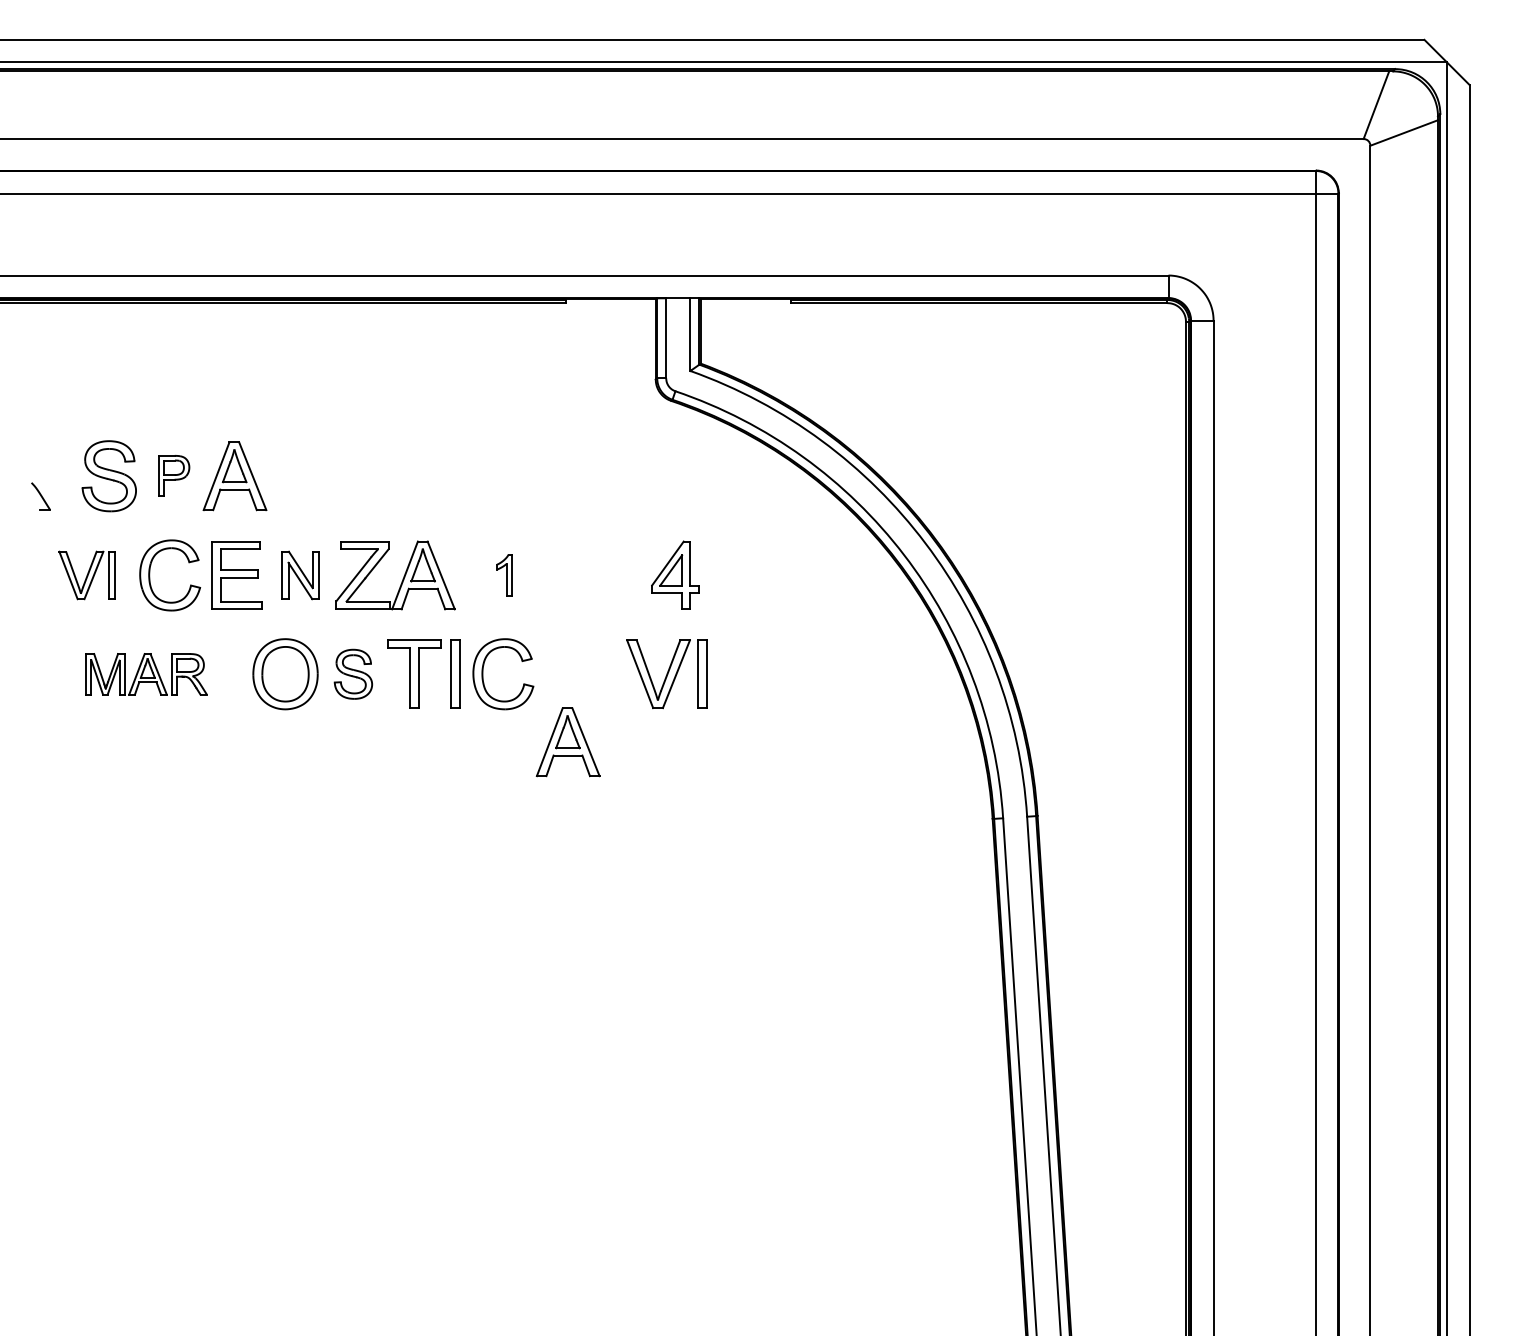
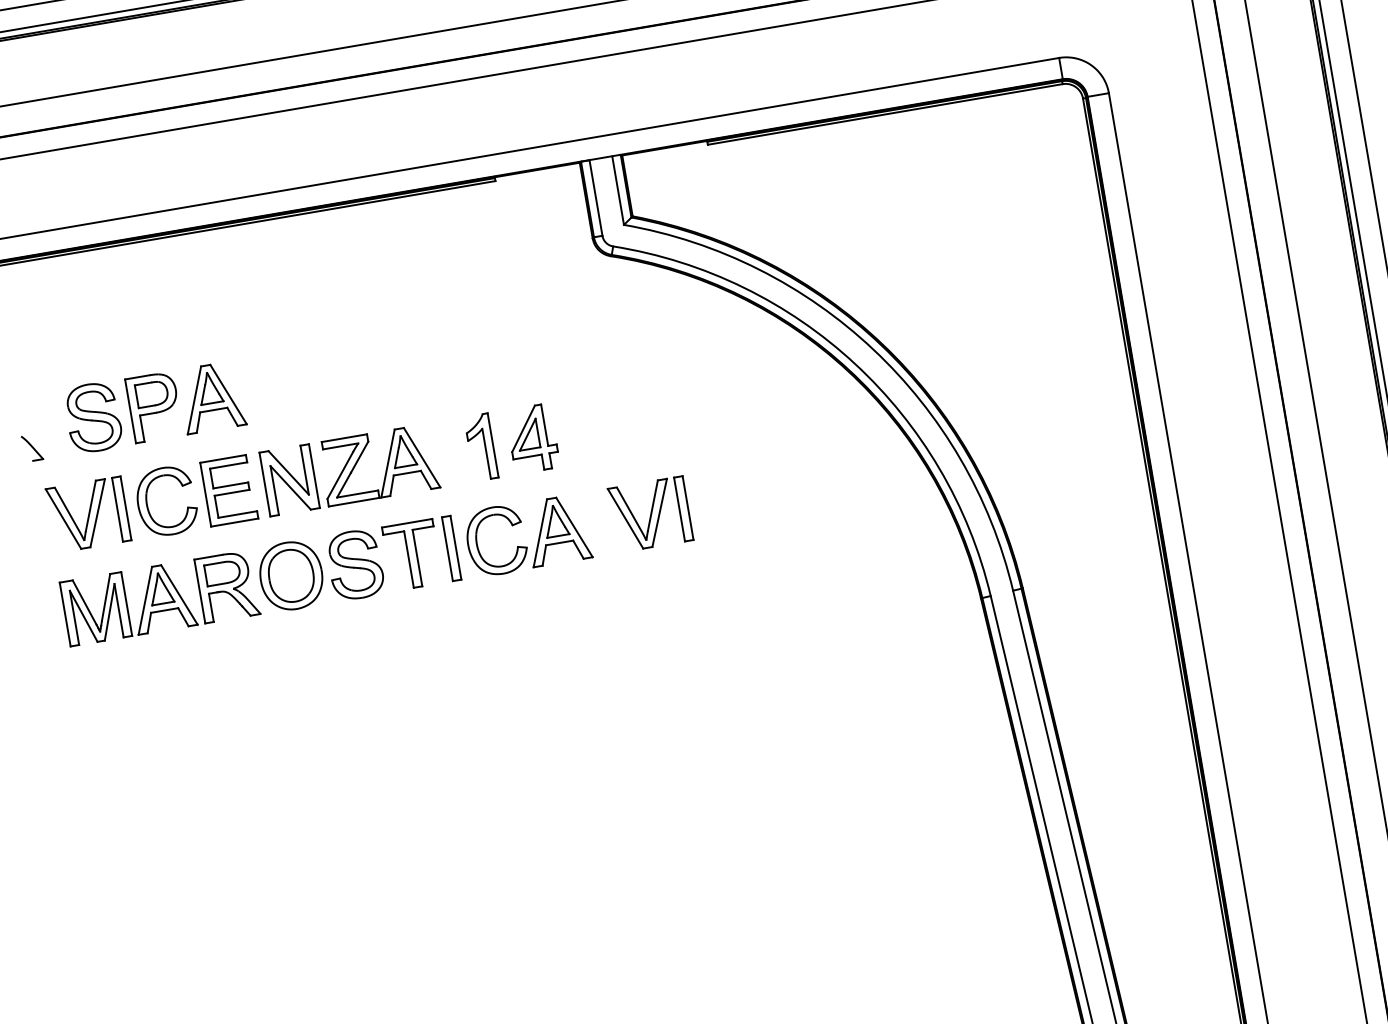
part: (174, 475) -> (154, 406), size x1.67
part: (504, 574) -> (481, 446), size x1.67
part: (675, 574) -> (532, 437), moved
part: (86, 575) -> (87, 514), size x1.43
part: (300, 575) -> (289, 480), size x1.43
part: (146, 674) -> (160, 598), size x1.67
part: (353, 674) -> (355, 565), size x1.43
part: (567, 742) -> (557, 530), moved

